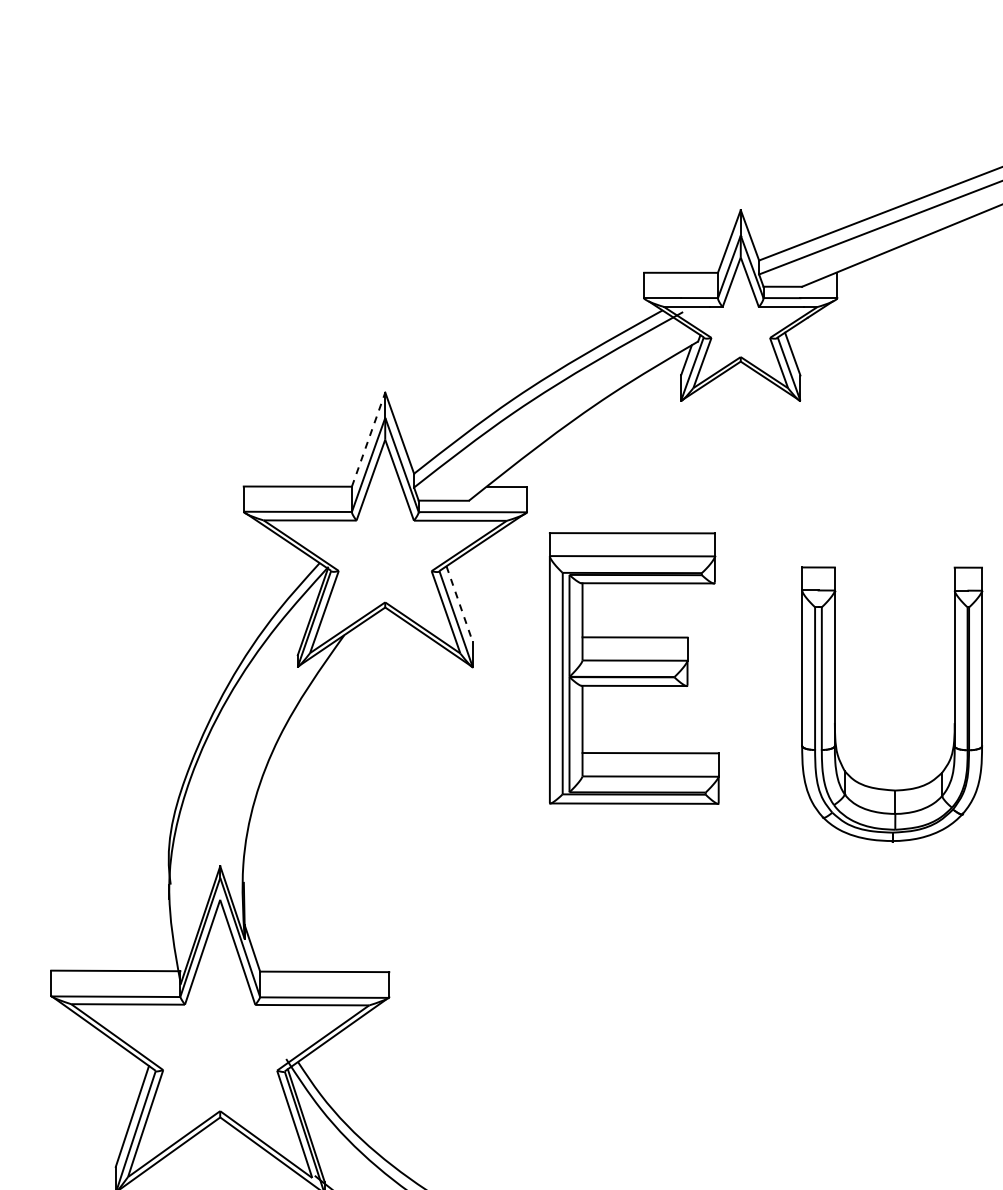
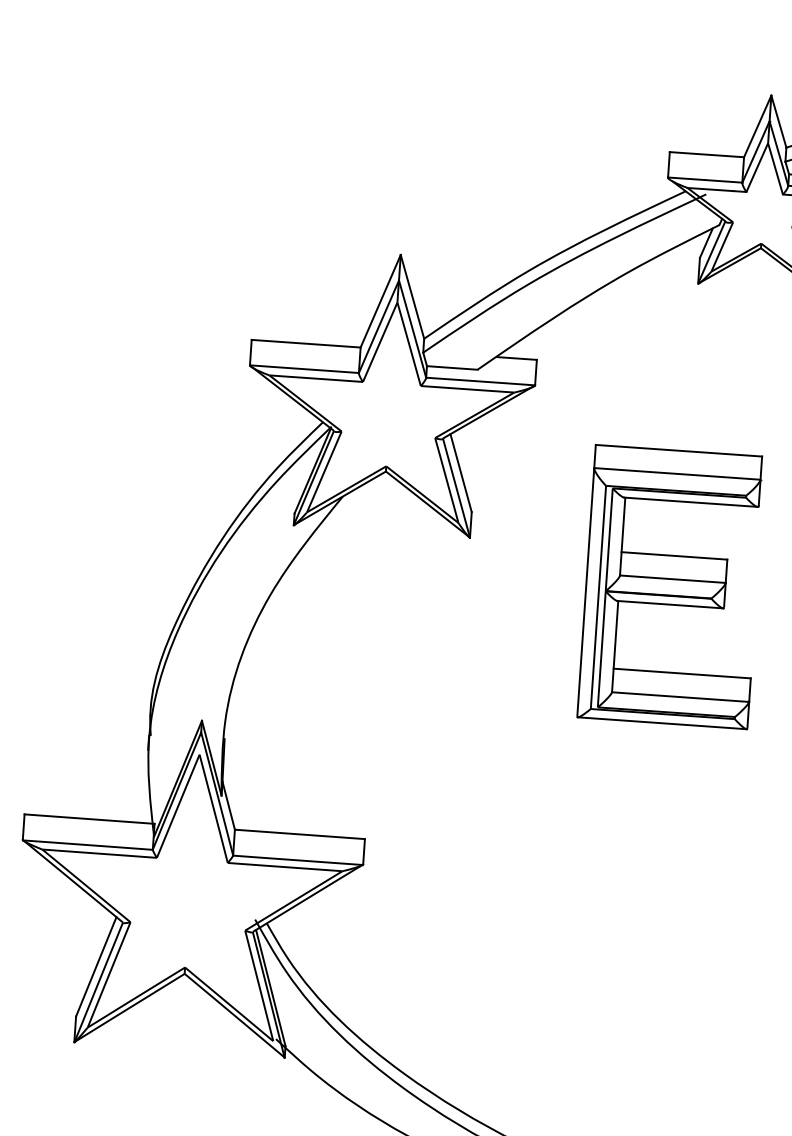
line: (368, 439) -> (380, 301), dashed -> solid
line: (459, 604) -> (460, 473), dashed -> solid
part: (634, 668) -> (671, 587), moved

